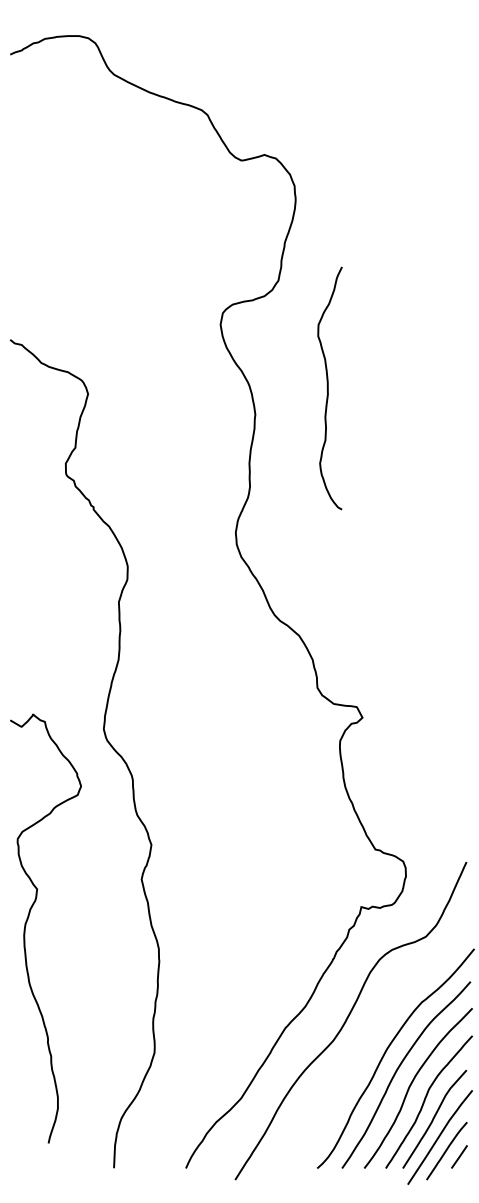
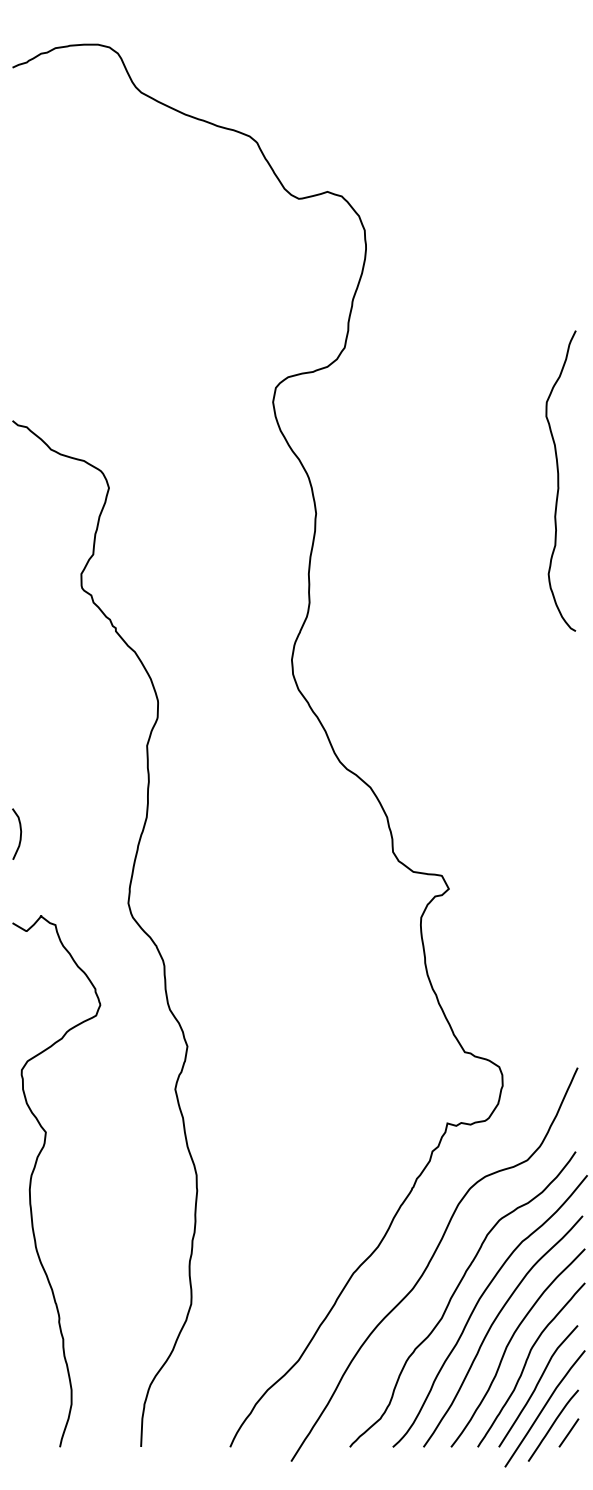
curve: (328, 388) -> (559, 481), moved
curve: (16, 673) -> (20, 834), added
curve: (27, 922) -> (33, 1173), moved
curve: (367, 1044) -> (455, 1293), added

